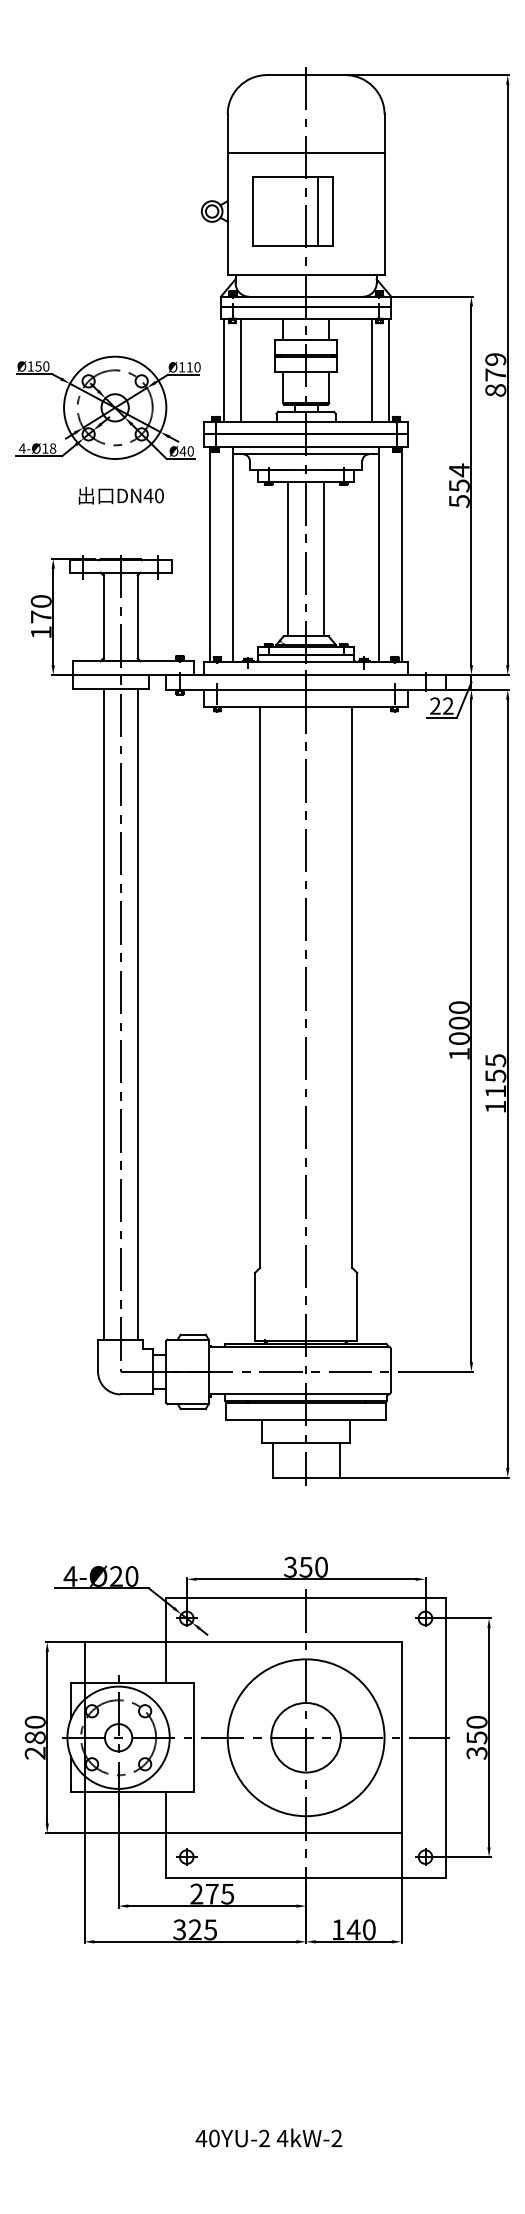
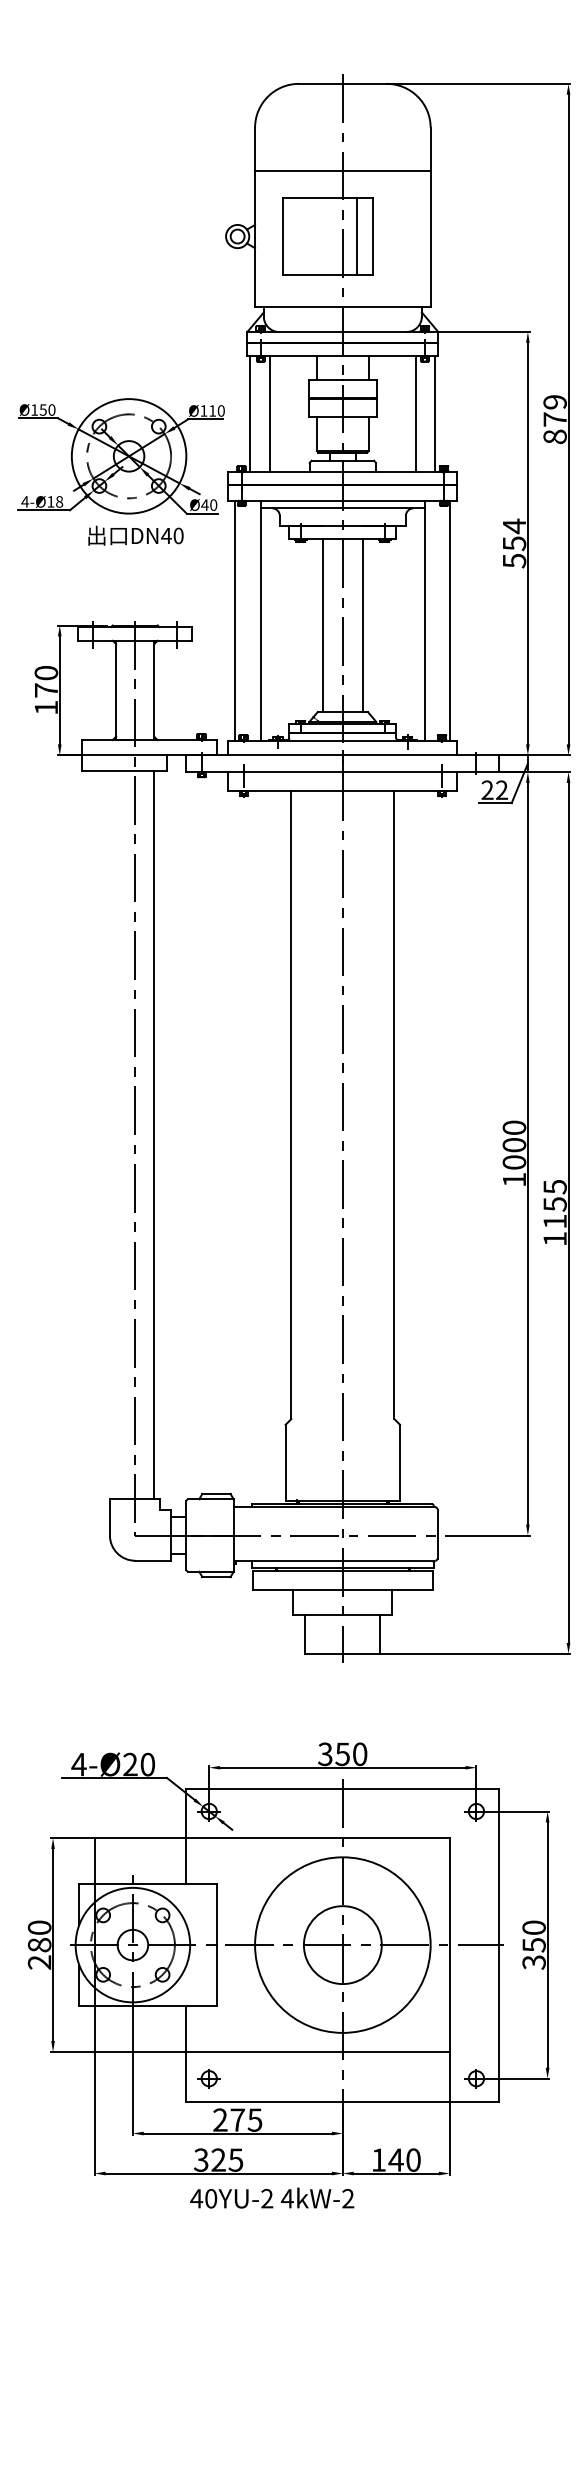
text: (120, 495) -> (135, 535), moved
line: (103, 1013) -> (116, 1134), removed
text: (269, 2137) -> (272, 2197), moved

